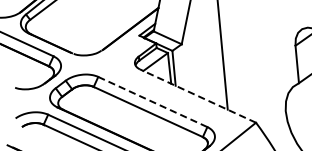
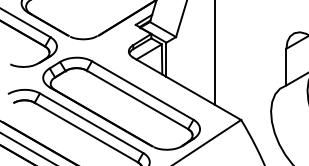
line: (197, 95) -> (186, 88), dashed -> solid
line: (152, 101) -> (142, 90), dashed -> solid

